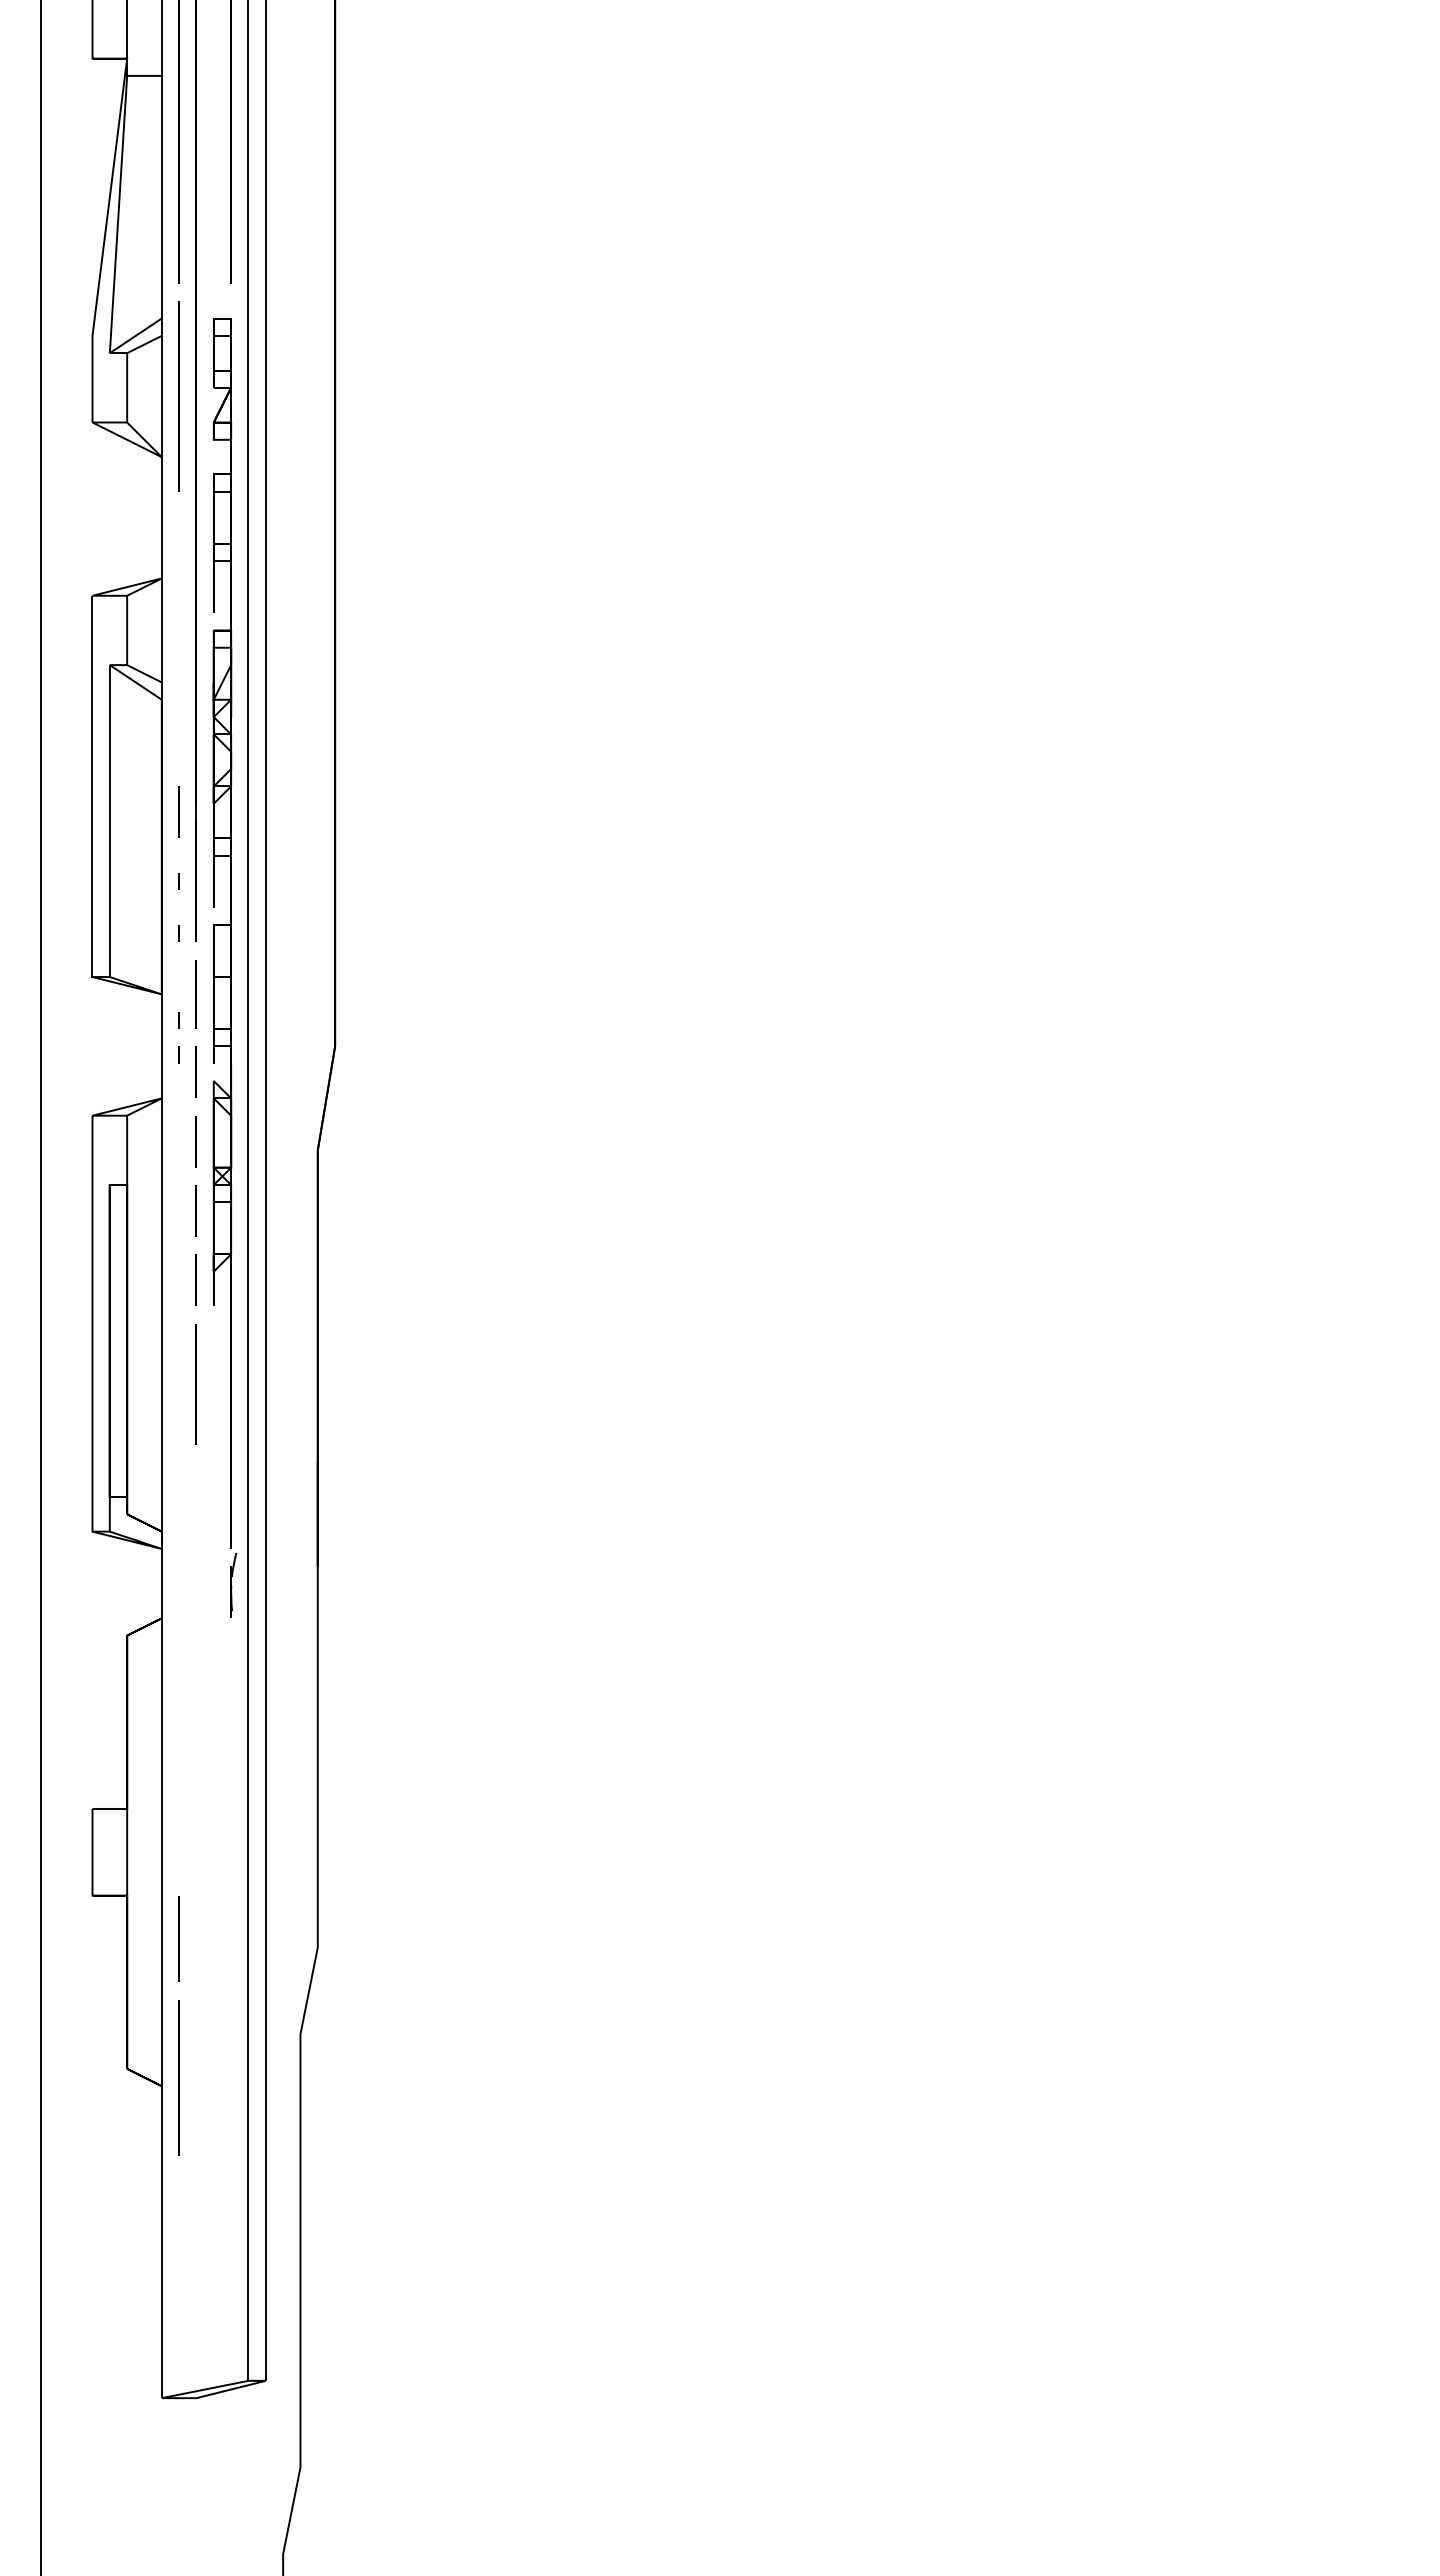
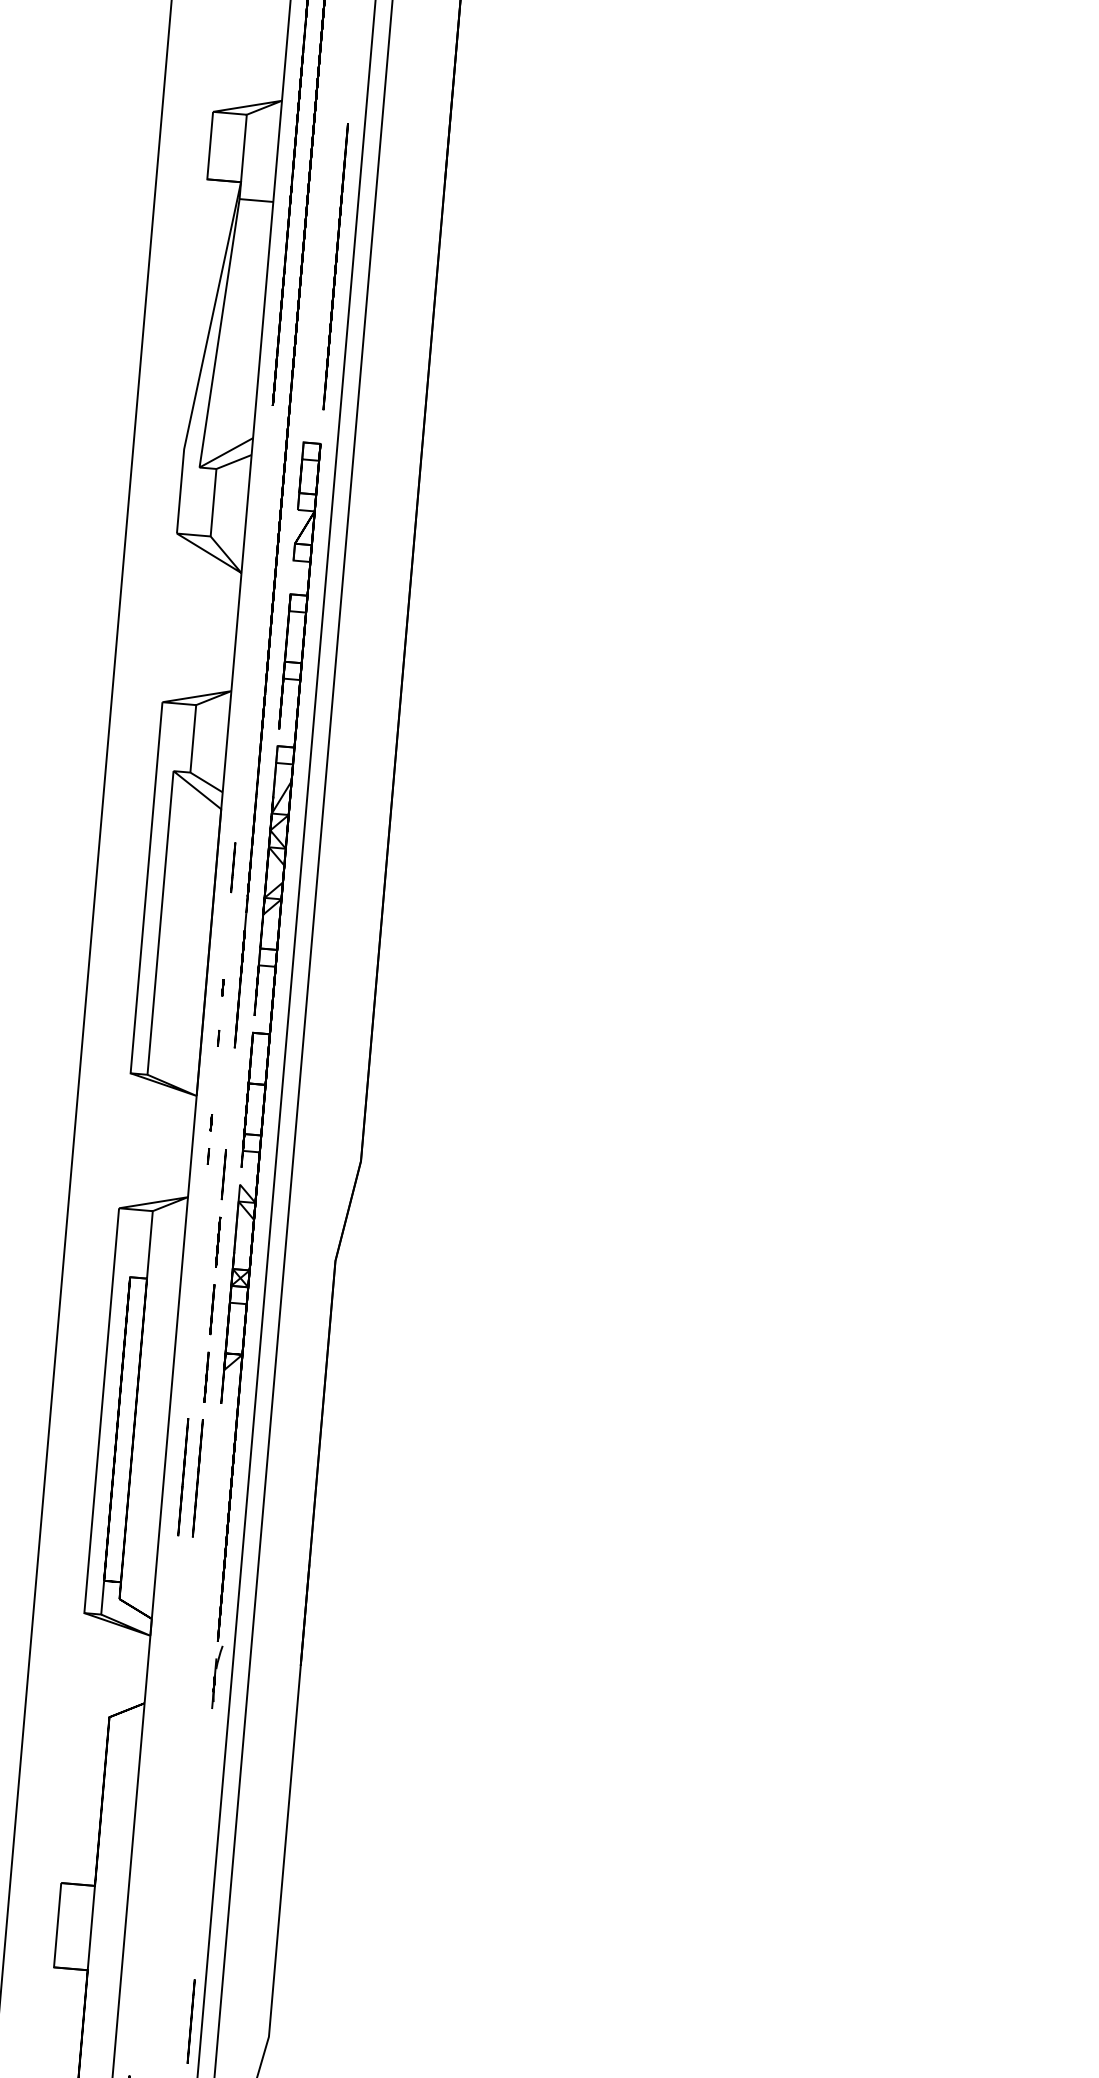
line: (178, 396) -> (262, 515), removed
line: (178, 811) -> (232, 866), moved
line: (195, 994) -> (229, 1098), removed
line: (180, 1384) -> (182, 1477), added
line: (178, 1938) -> (190, 2021), moved

